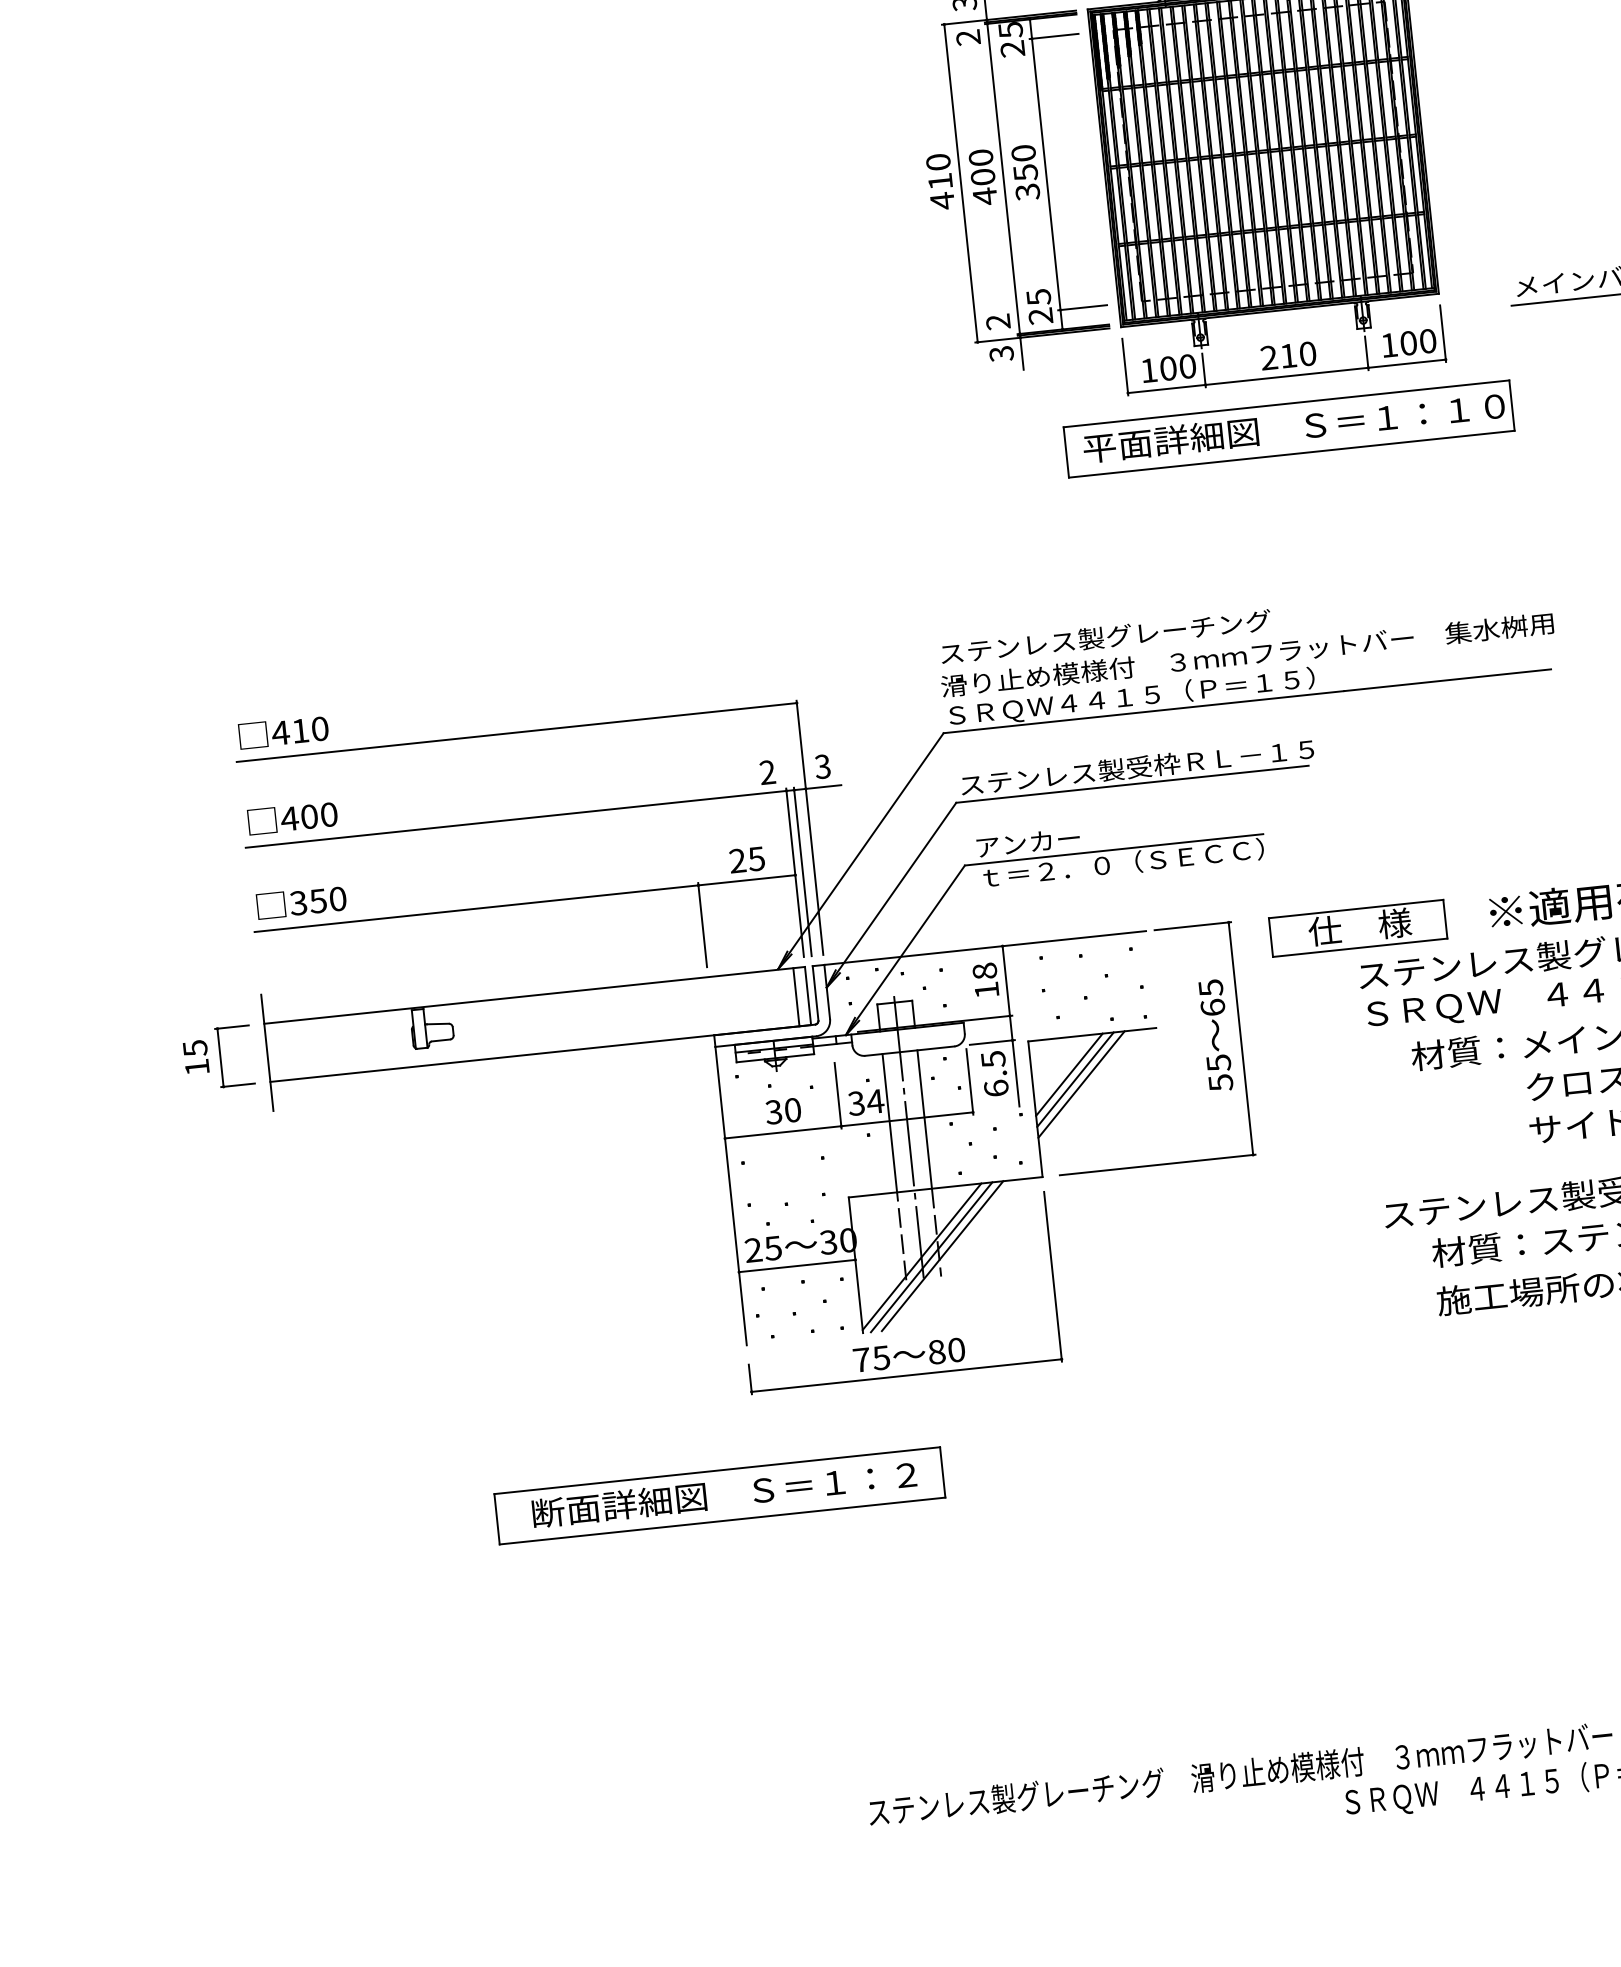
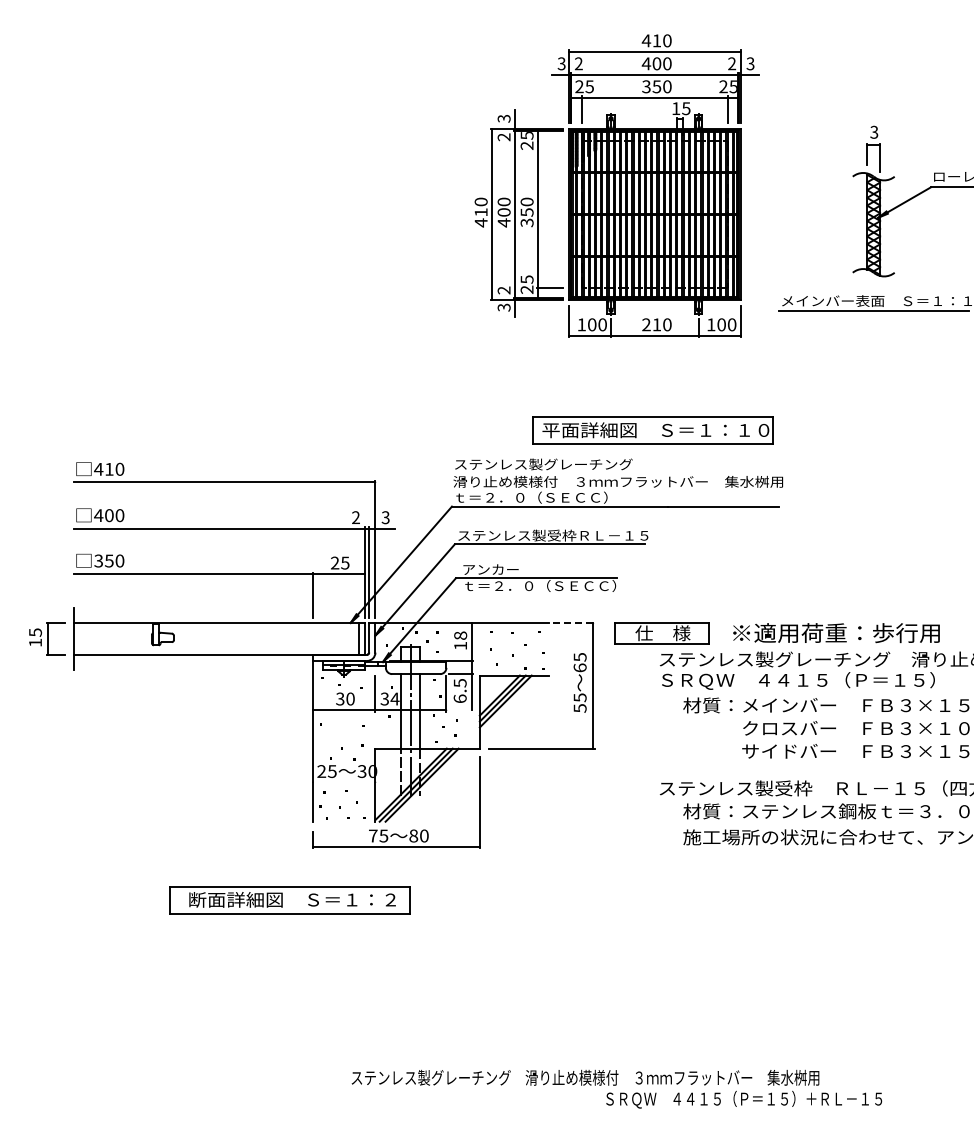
line: (1053, 36) -> (549, 141), removed
part: (1287, 428) -> (652, 430), moved
text: (1132, 696) -> (554, 497), ＳＲＱＷ４４１５（Ｐ＝１５） -> ｔ＝２．０（ＳＥＣＣ）
line: (1191, 926) -> (573, 623), solid -> dashed
line: (796, 1266) -> (343, 782), removed

